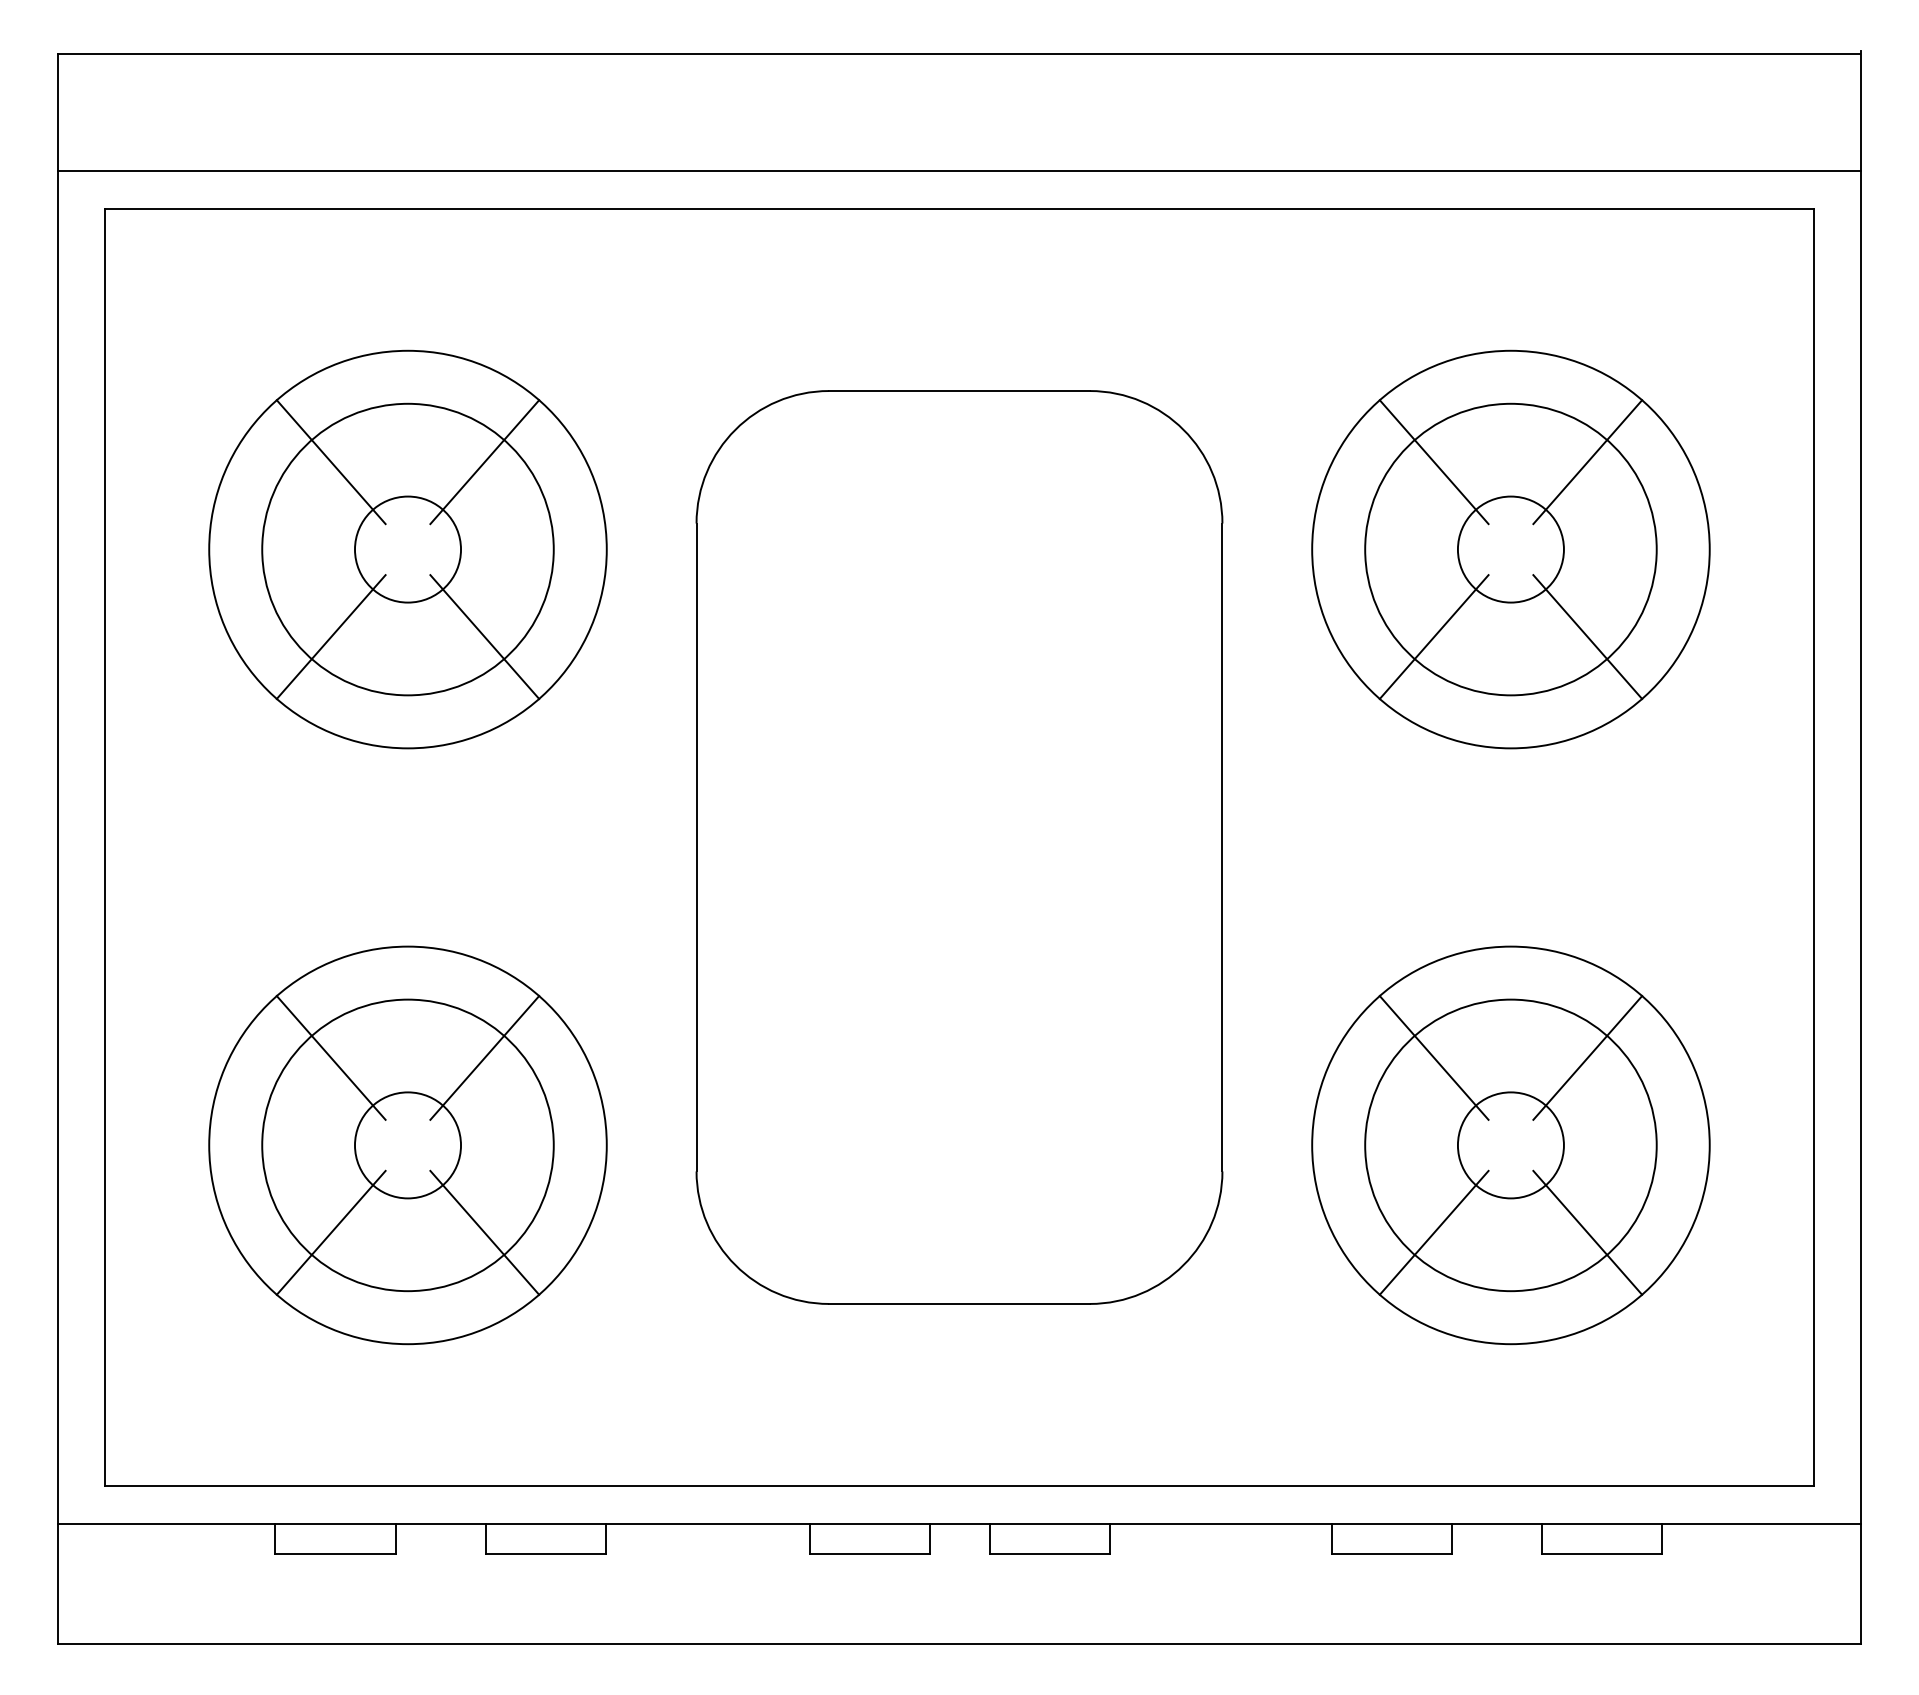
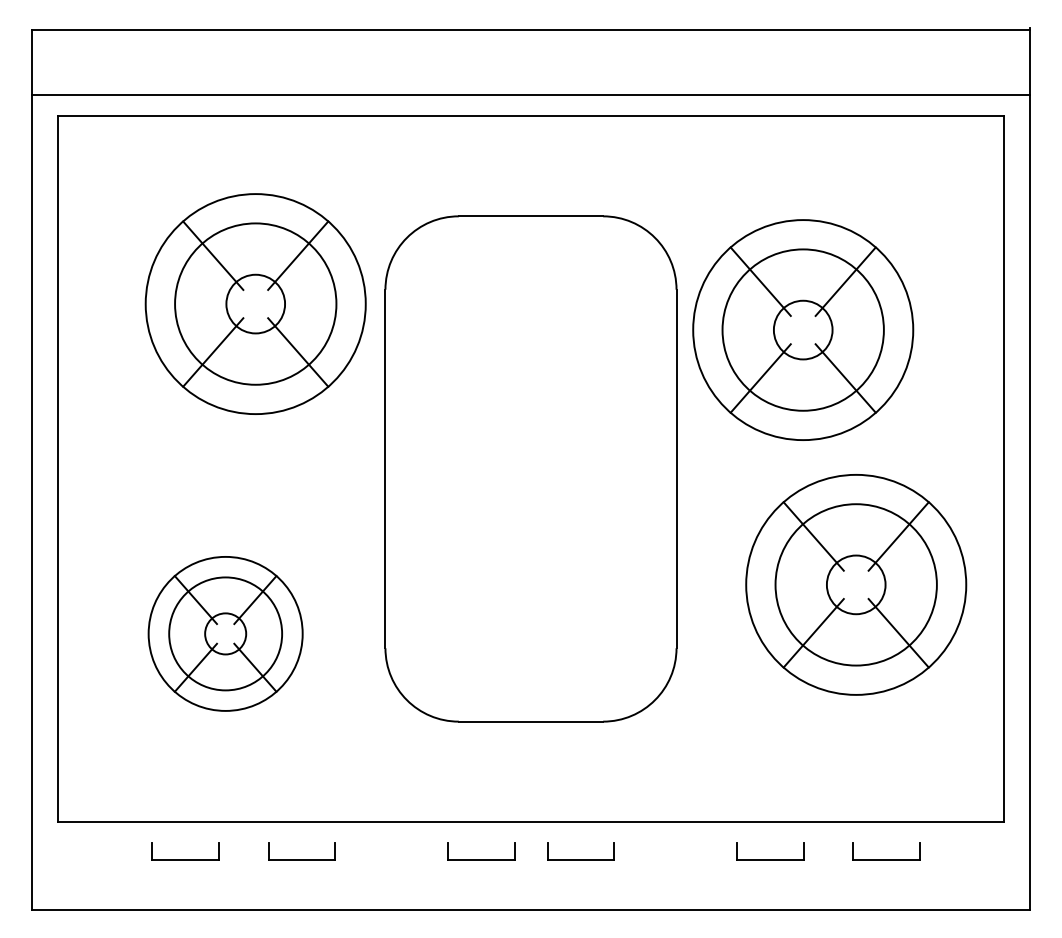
part: (407, 548) -> (255, 303), moved
part: (1511, 548) -> (803, 329), moved
part: (407, 1144) -> (225, 633), size x0.7
part: (1511, 1144) -> (856, 584), moved
line: (958, 1524) -> (530, 843), removed

